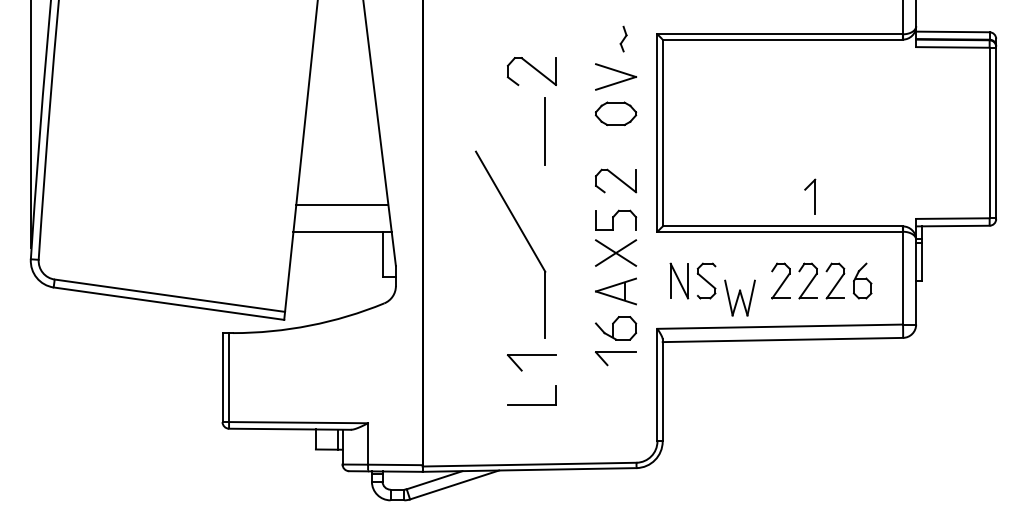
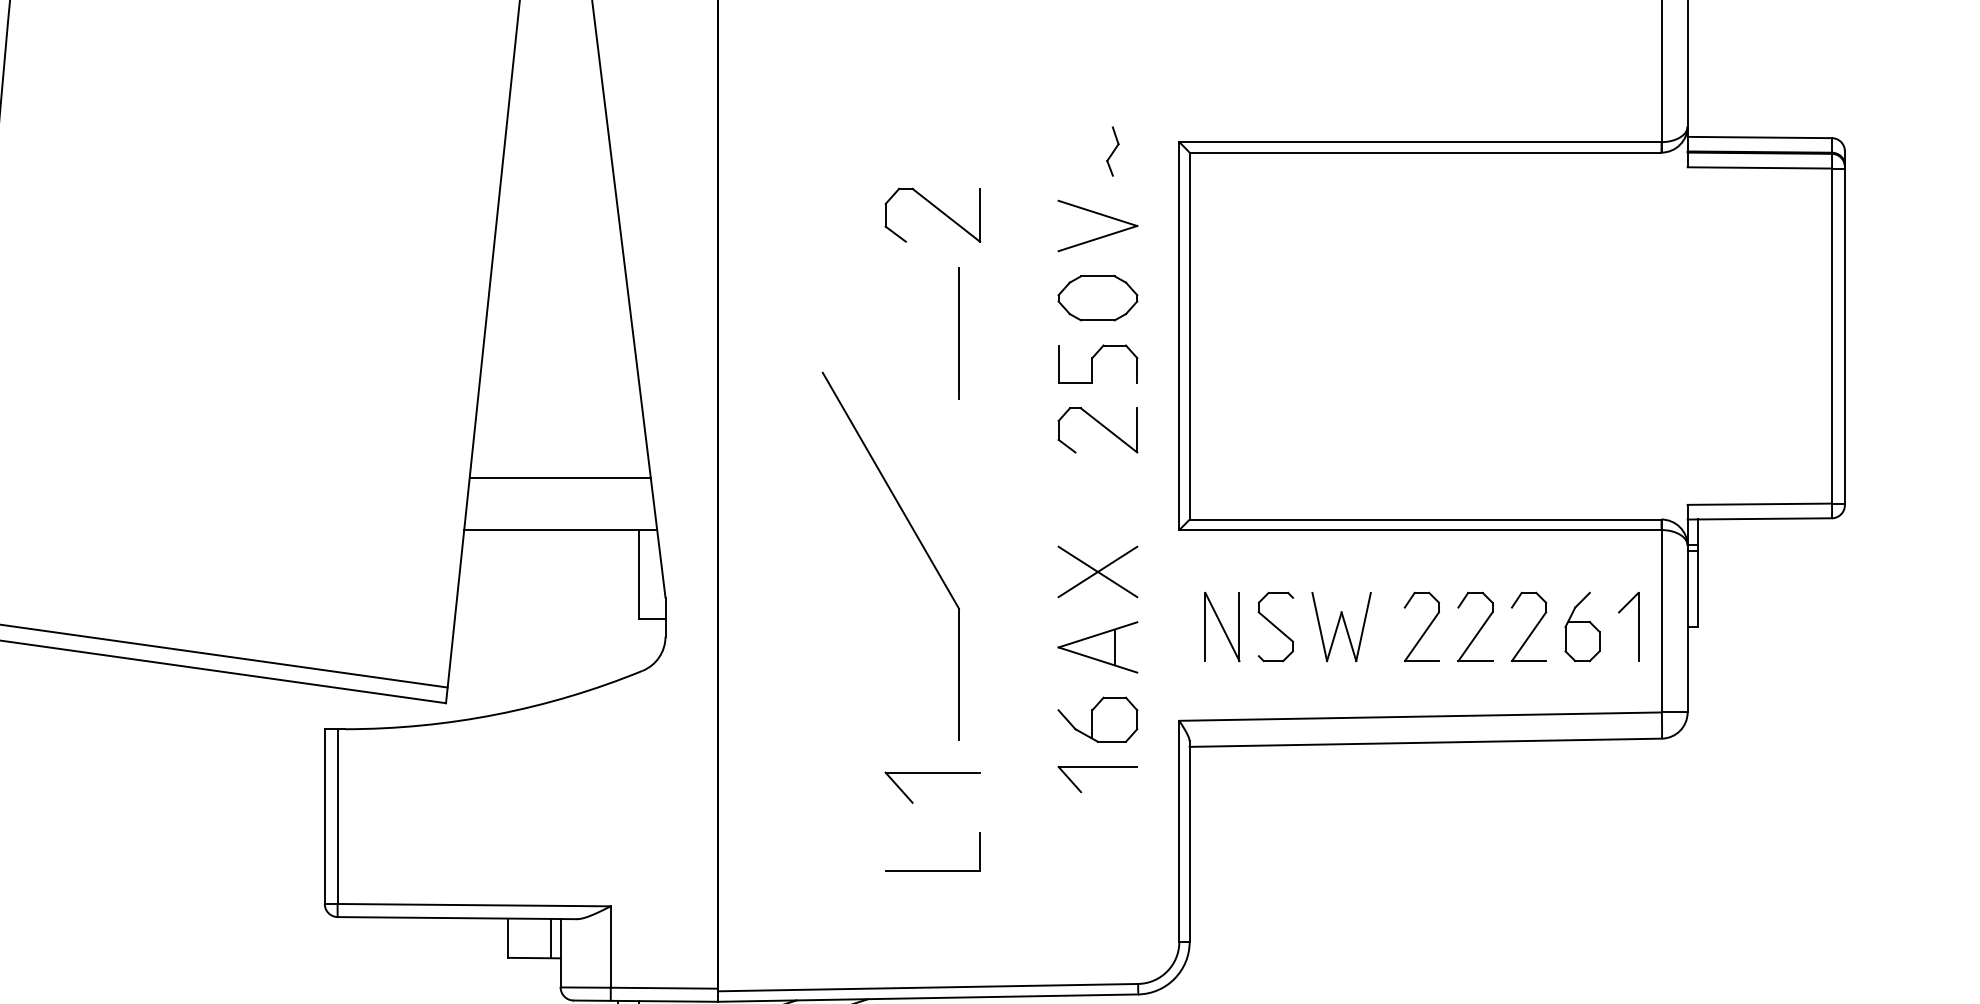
part: (810, 196) -> (1629, 625), moved
part: (616, 219) -> (1098, 362), moved
part: (739, 297) -> (1340, 625), moved

